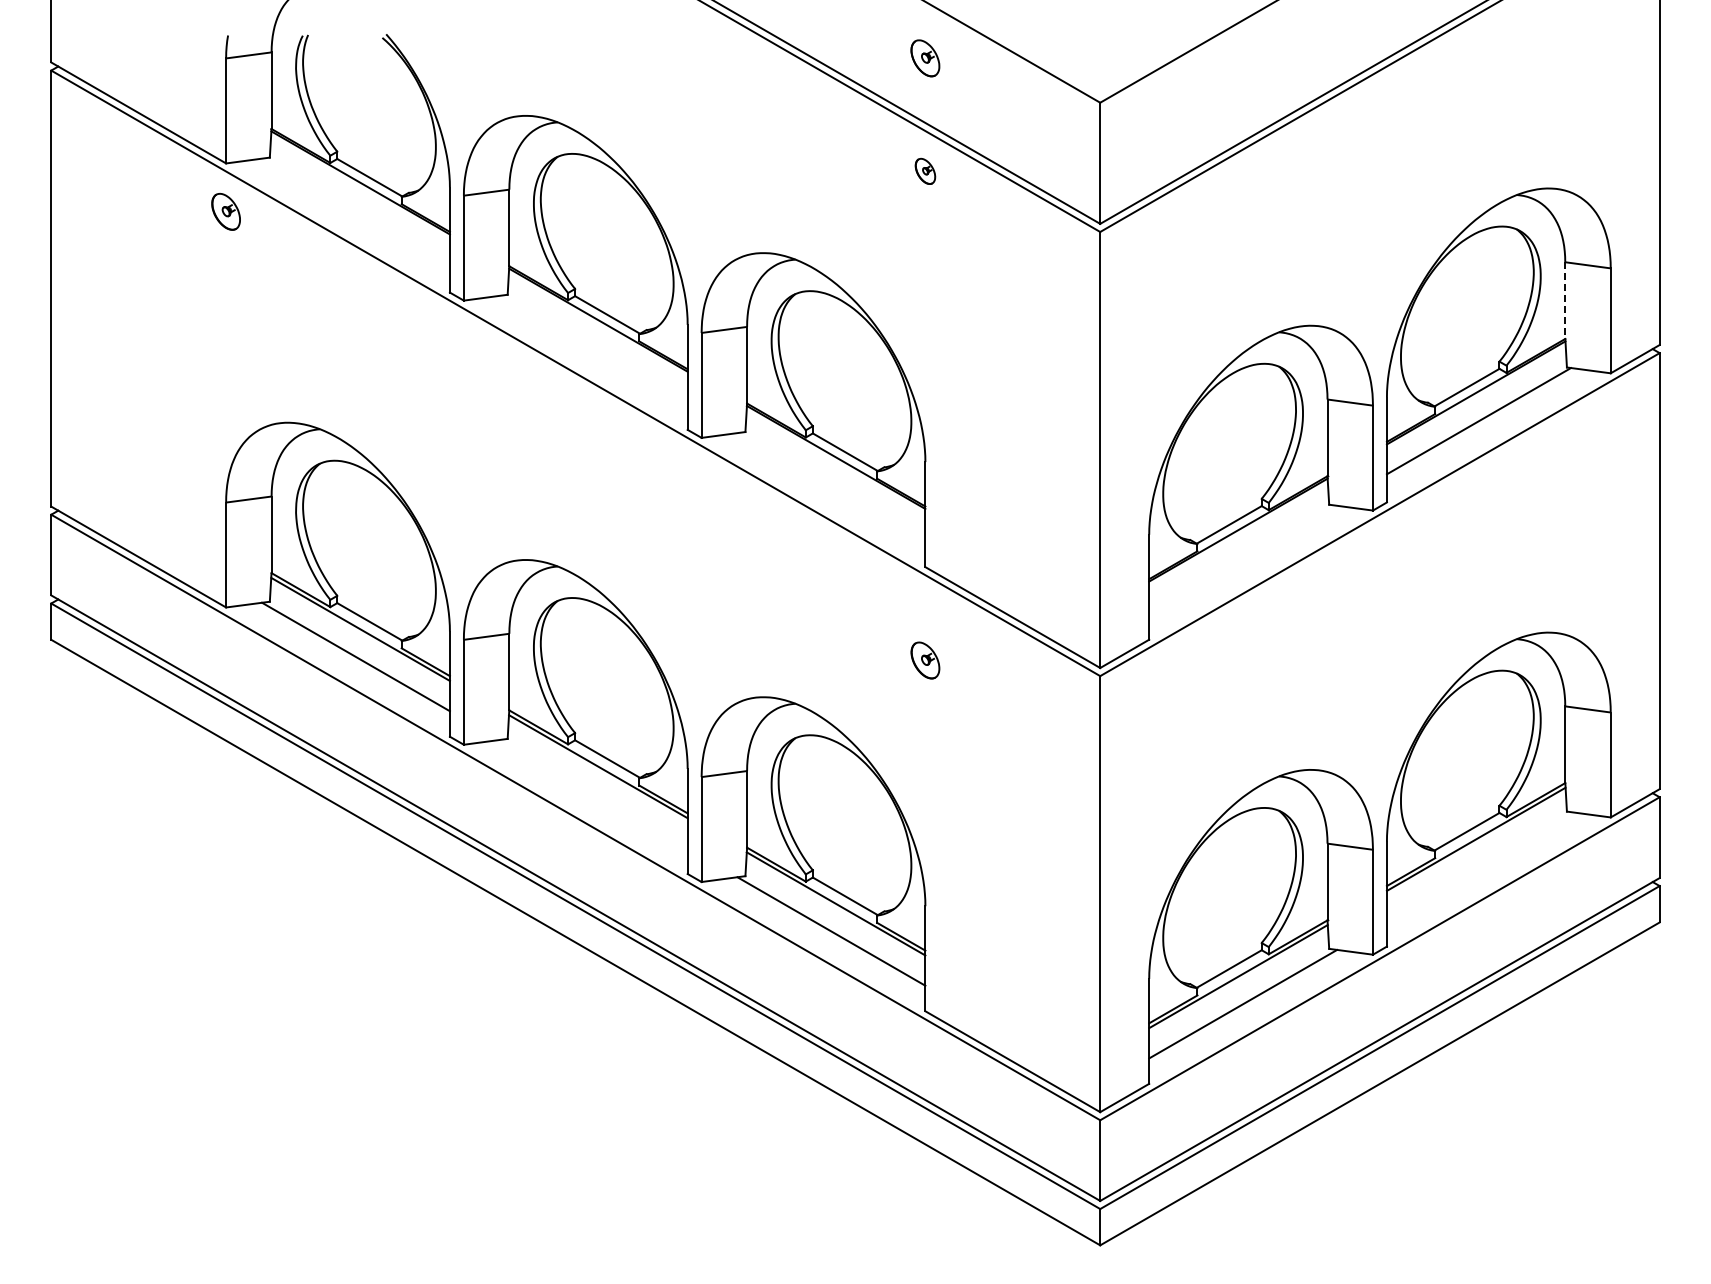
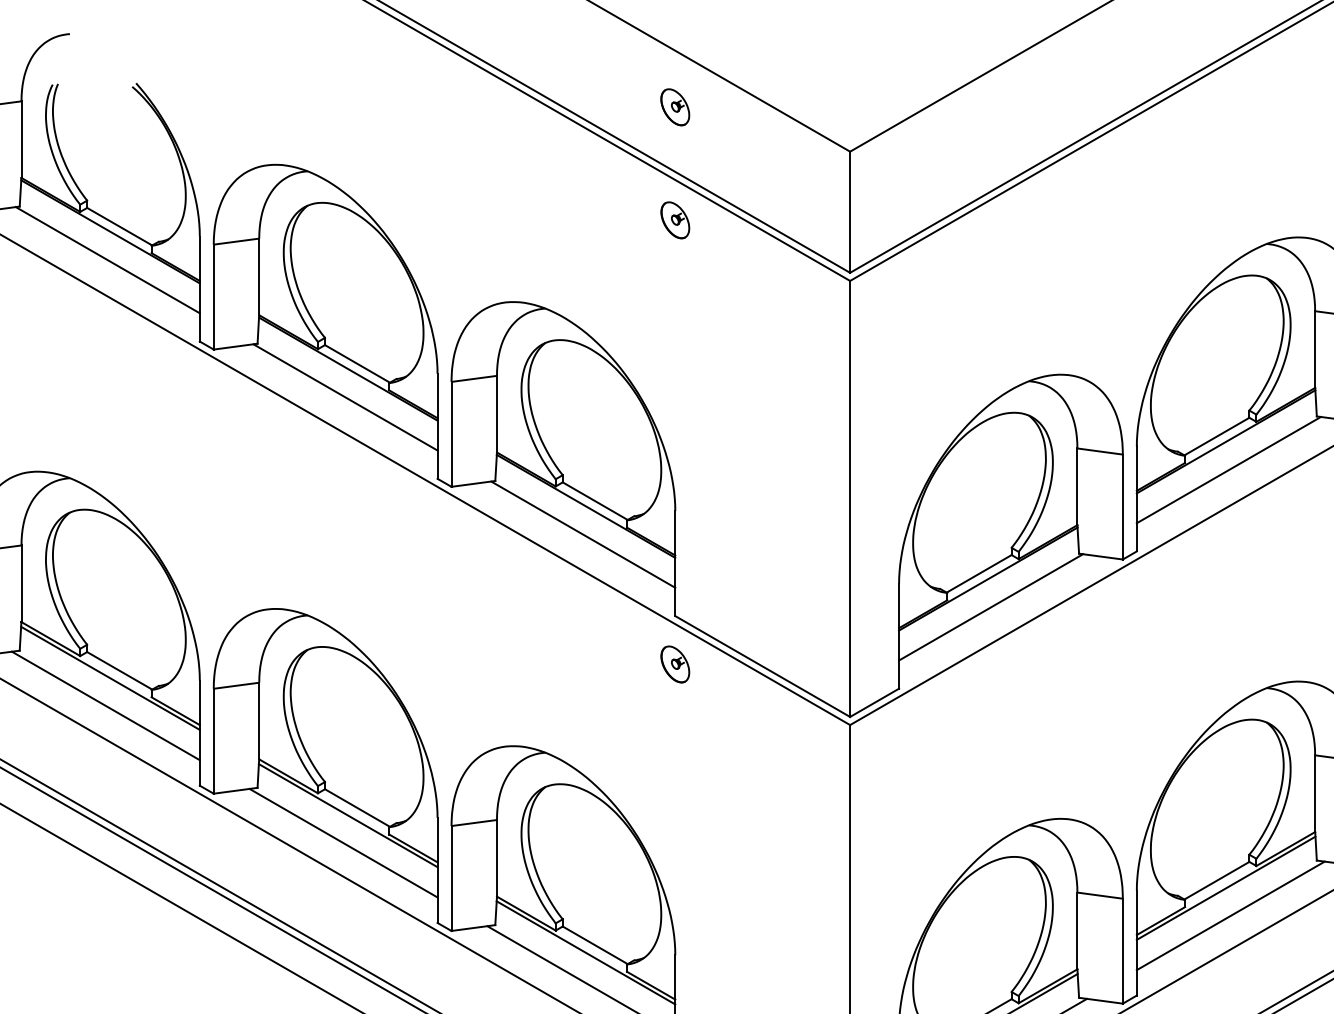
part: (925, 171) -> (675, 220), size x1.43
line: (357, 211) -> (107, 260), added
line: (1565, 301) -> (1315, 350), dashed -> solid
line: (595, 348) -> (345, 397), added
line: (833, 485) -> (583, 534), added
line: (1241, 558) -> (991, 607), added
part: (925, 660) -> (675, 664), moved
line: (593, 794) -> (343, 843), added
line: (1480, 866) -> (1230, 915), added

